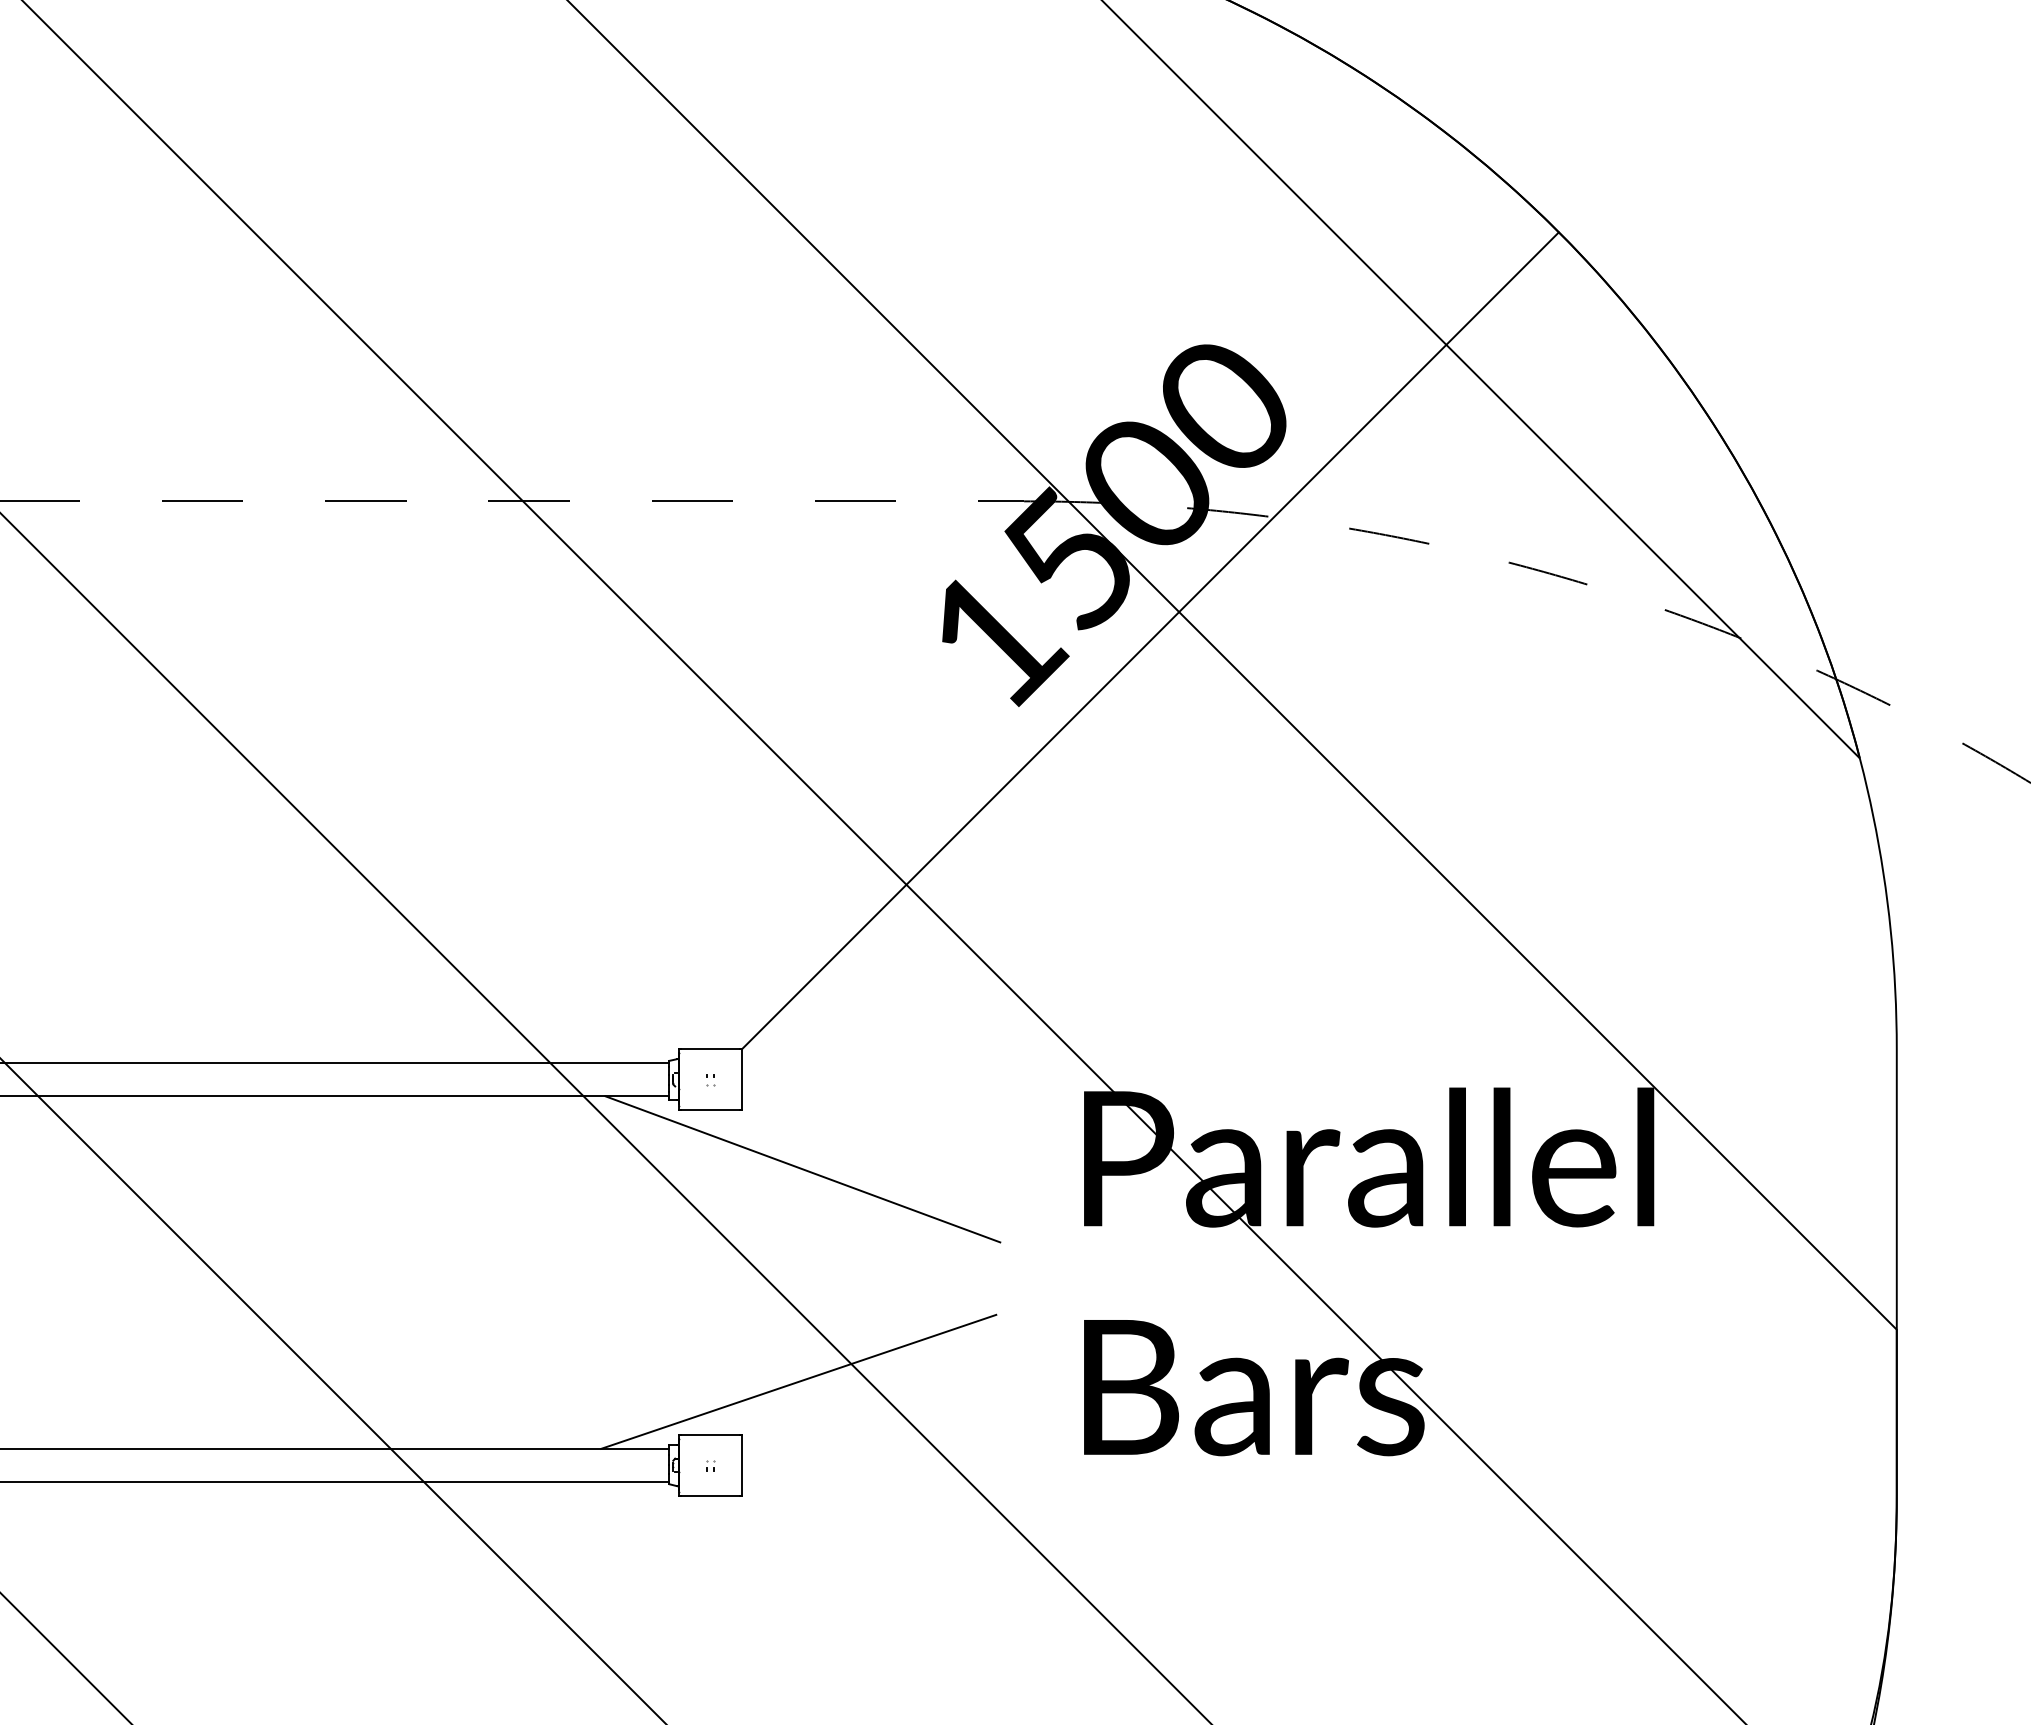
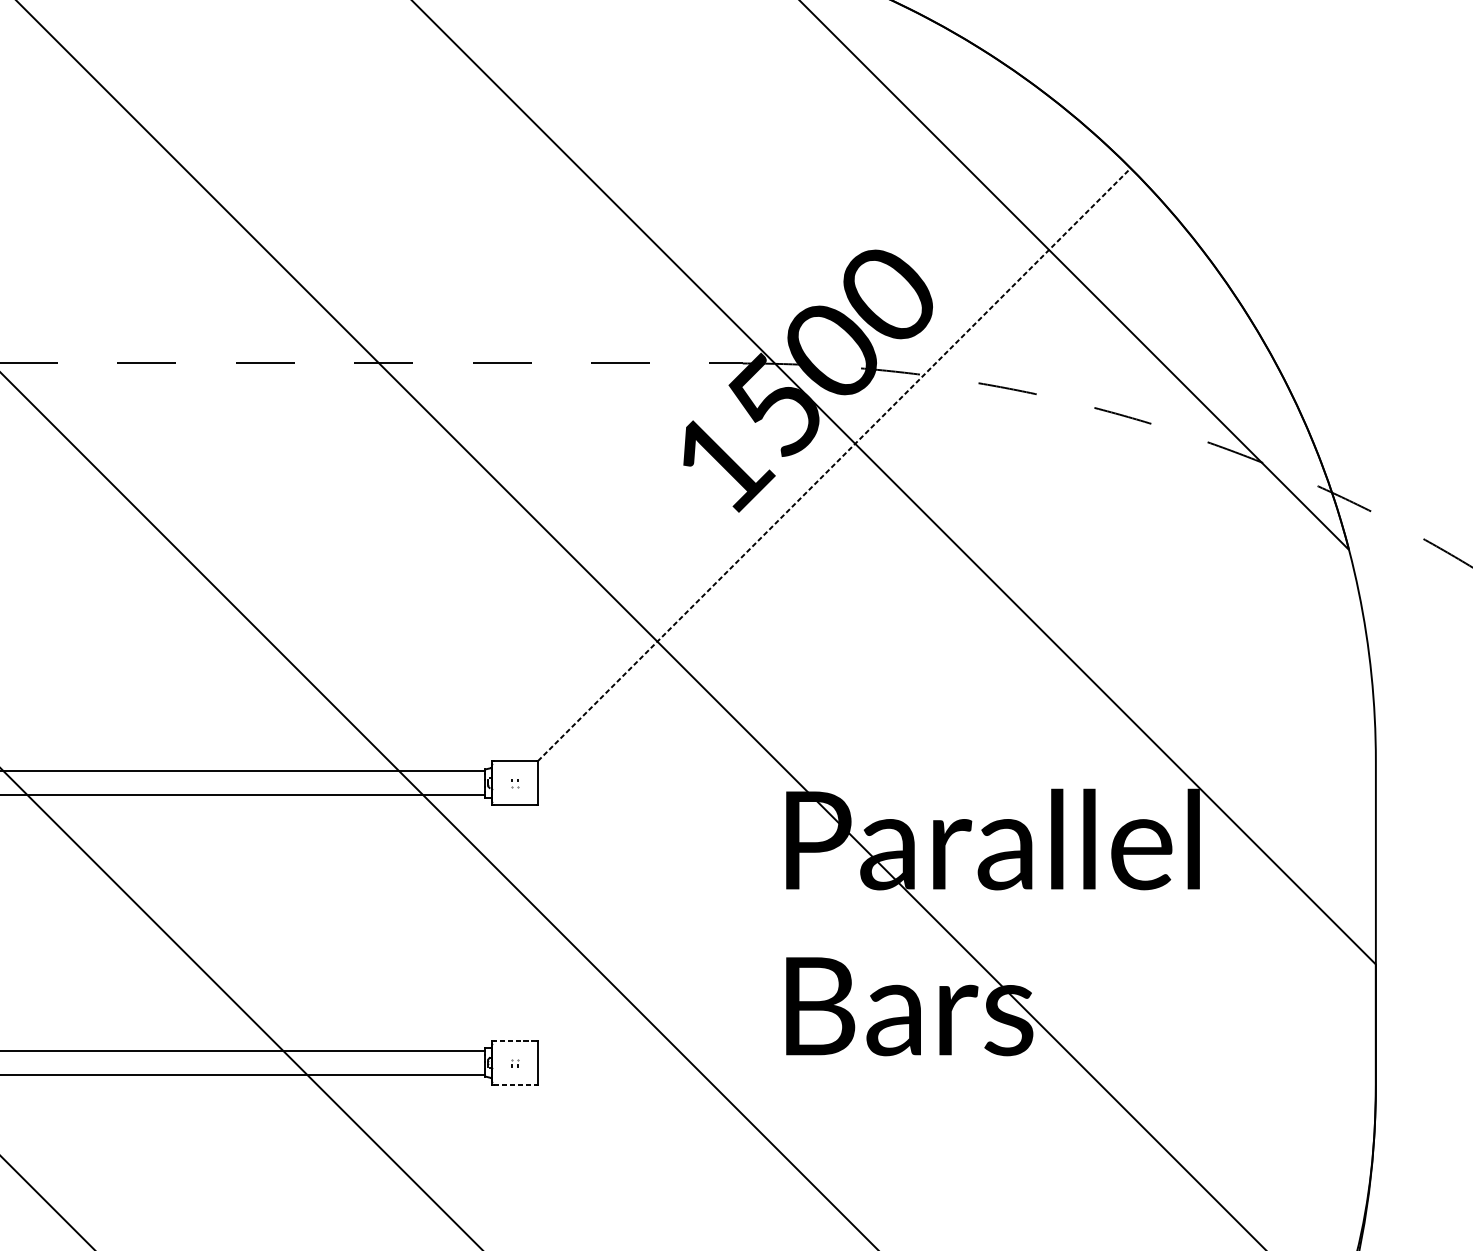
line: (1150, 640) -> (834, 464), solid -> dashed
line: (802, 1169) -> (581, 848), removed
line: (798, 1381) -> (579, 1002), removed
line: (710, 1435) -> (515, 1041), solid -> dashed
line: (711, 1495) -> (515, 1084), solid -> dashed

